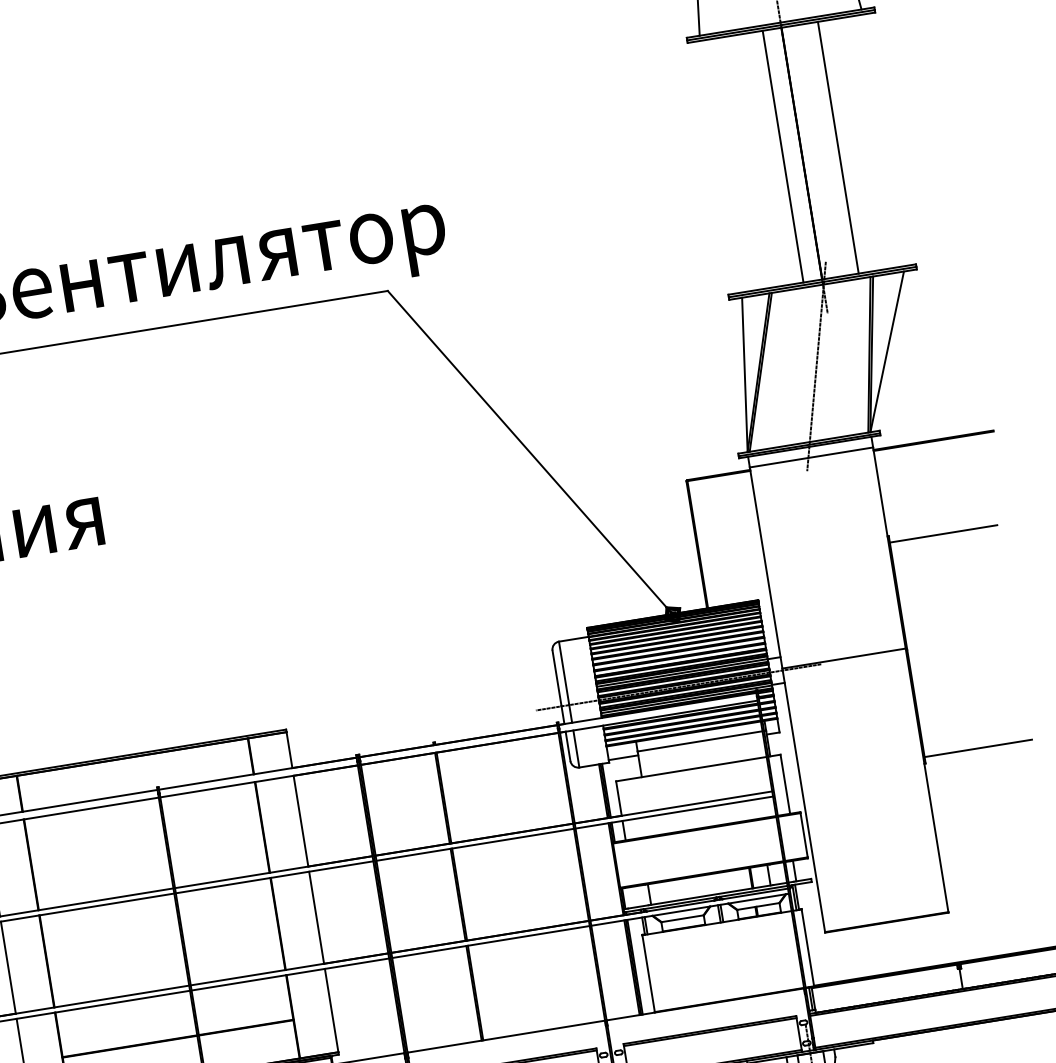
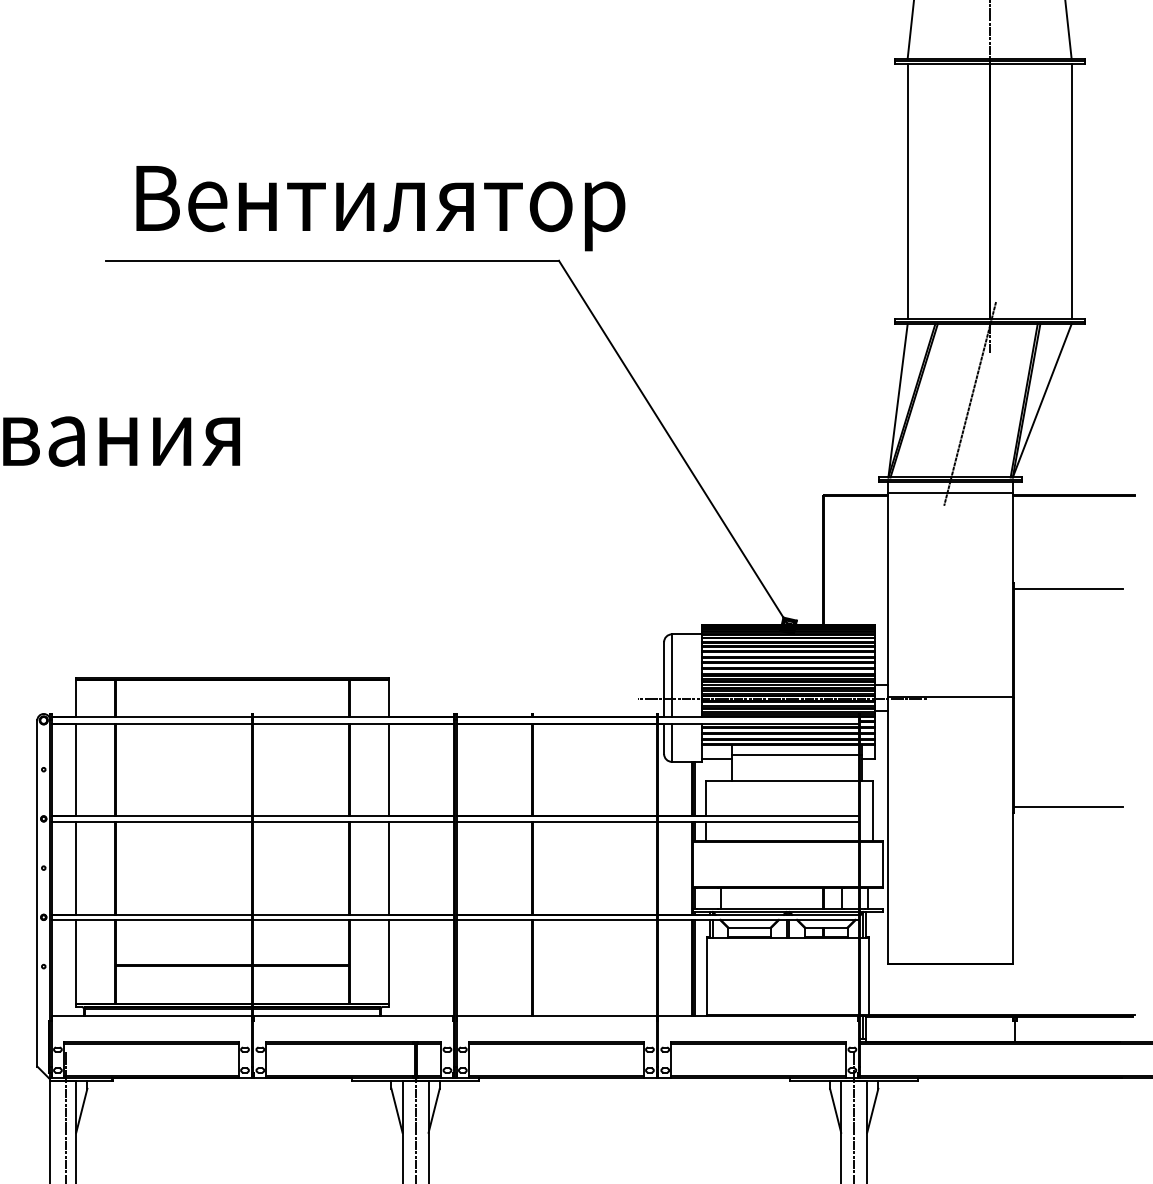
line: (838, 146) -> (1071, 190), moved
line: (782, 155) -> (907, 190), moved

